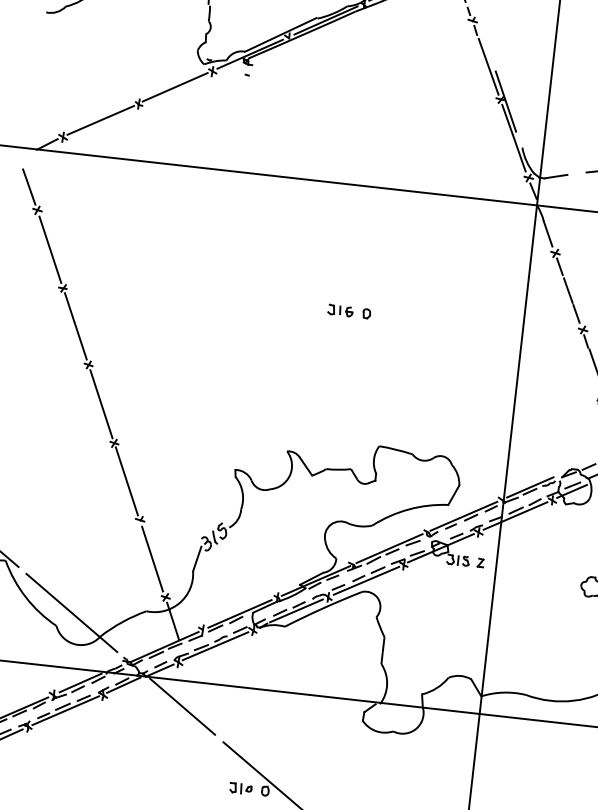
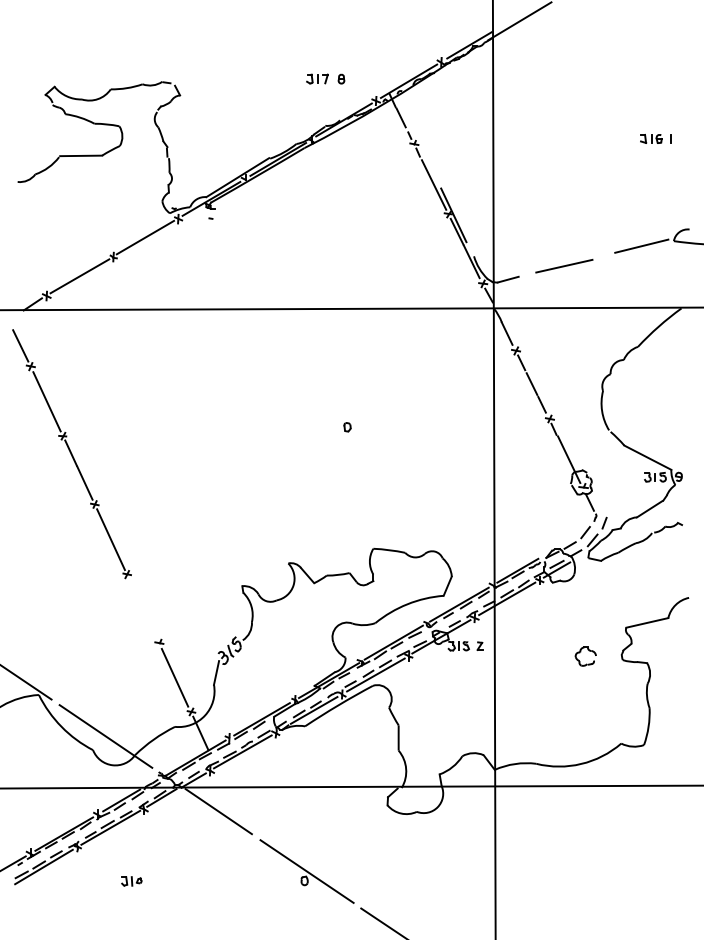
part: (340, 309) -> (322, 426), removed
line: (126, 481) -> (142, 608), removed
part: (240, 788) -> (131, 881), moved

